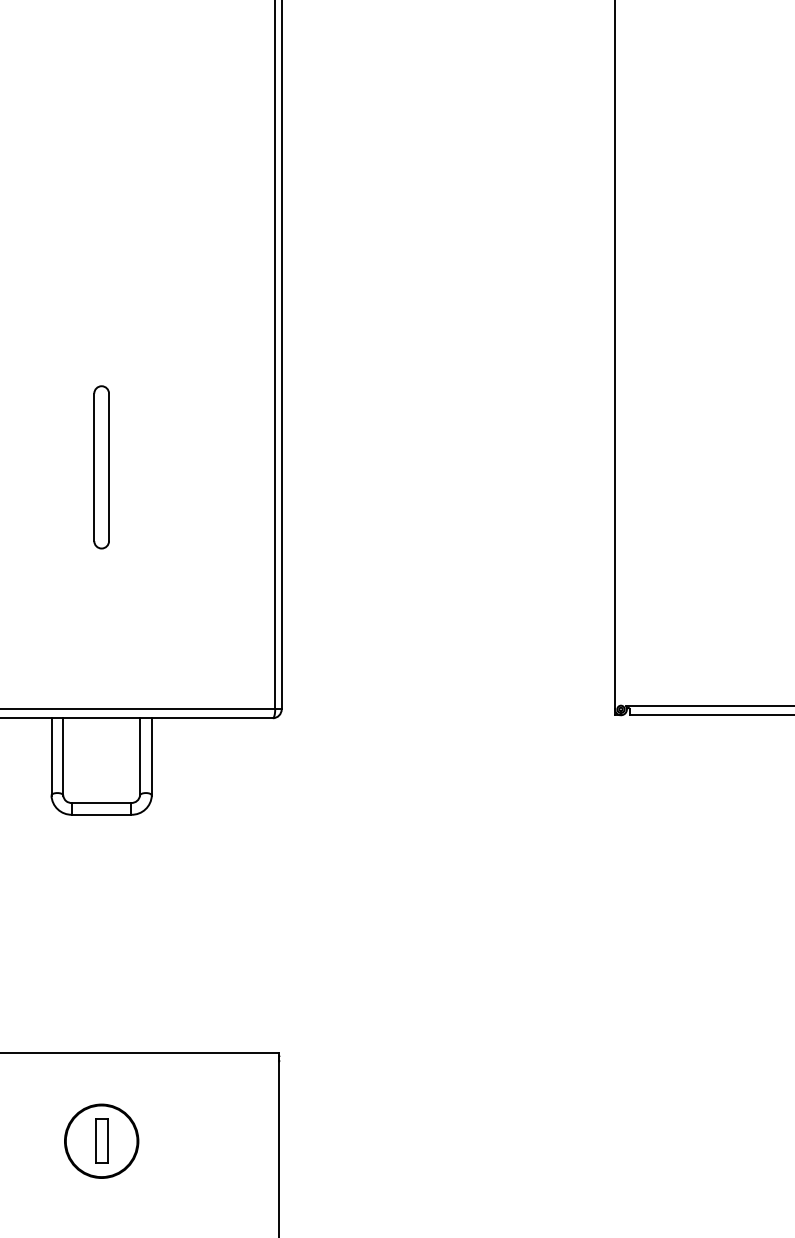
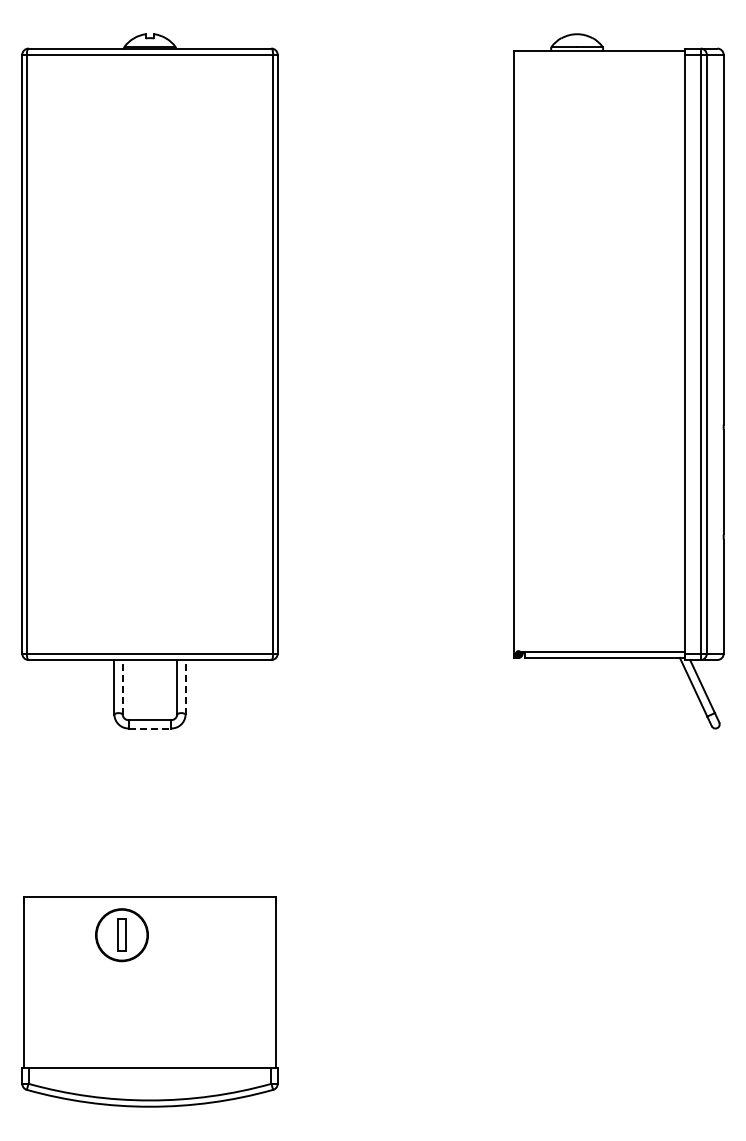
part: (102, 466) -> (150, 481), removed
line: (62, 755) -> (122, 686), solid -> dashed
line: (151, 755) -> (185, 686), solid -> dashed
line: (102, 814) -> (150, 728), solid -> dashed
part: (100, 1141) -> (121, 935), moved

